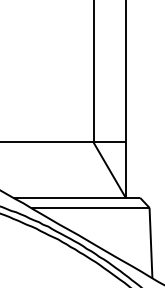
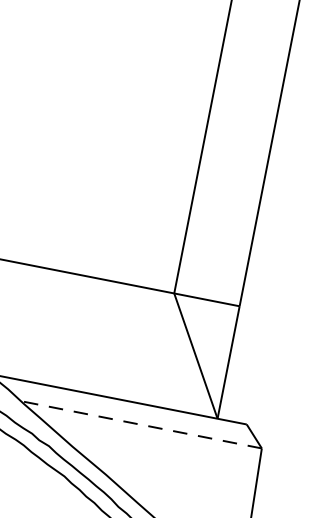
line: (89, 207) -> (140, 423), solid -> dashed

